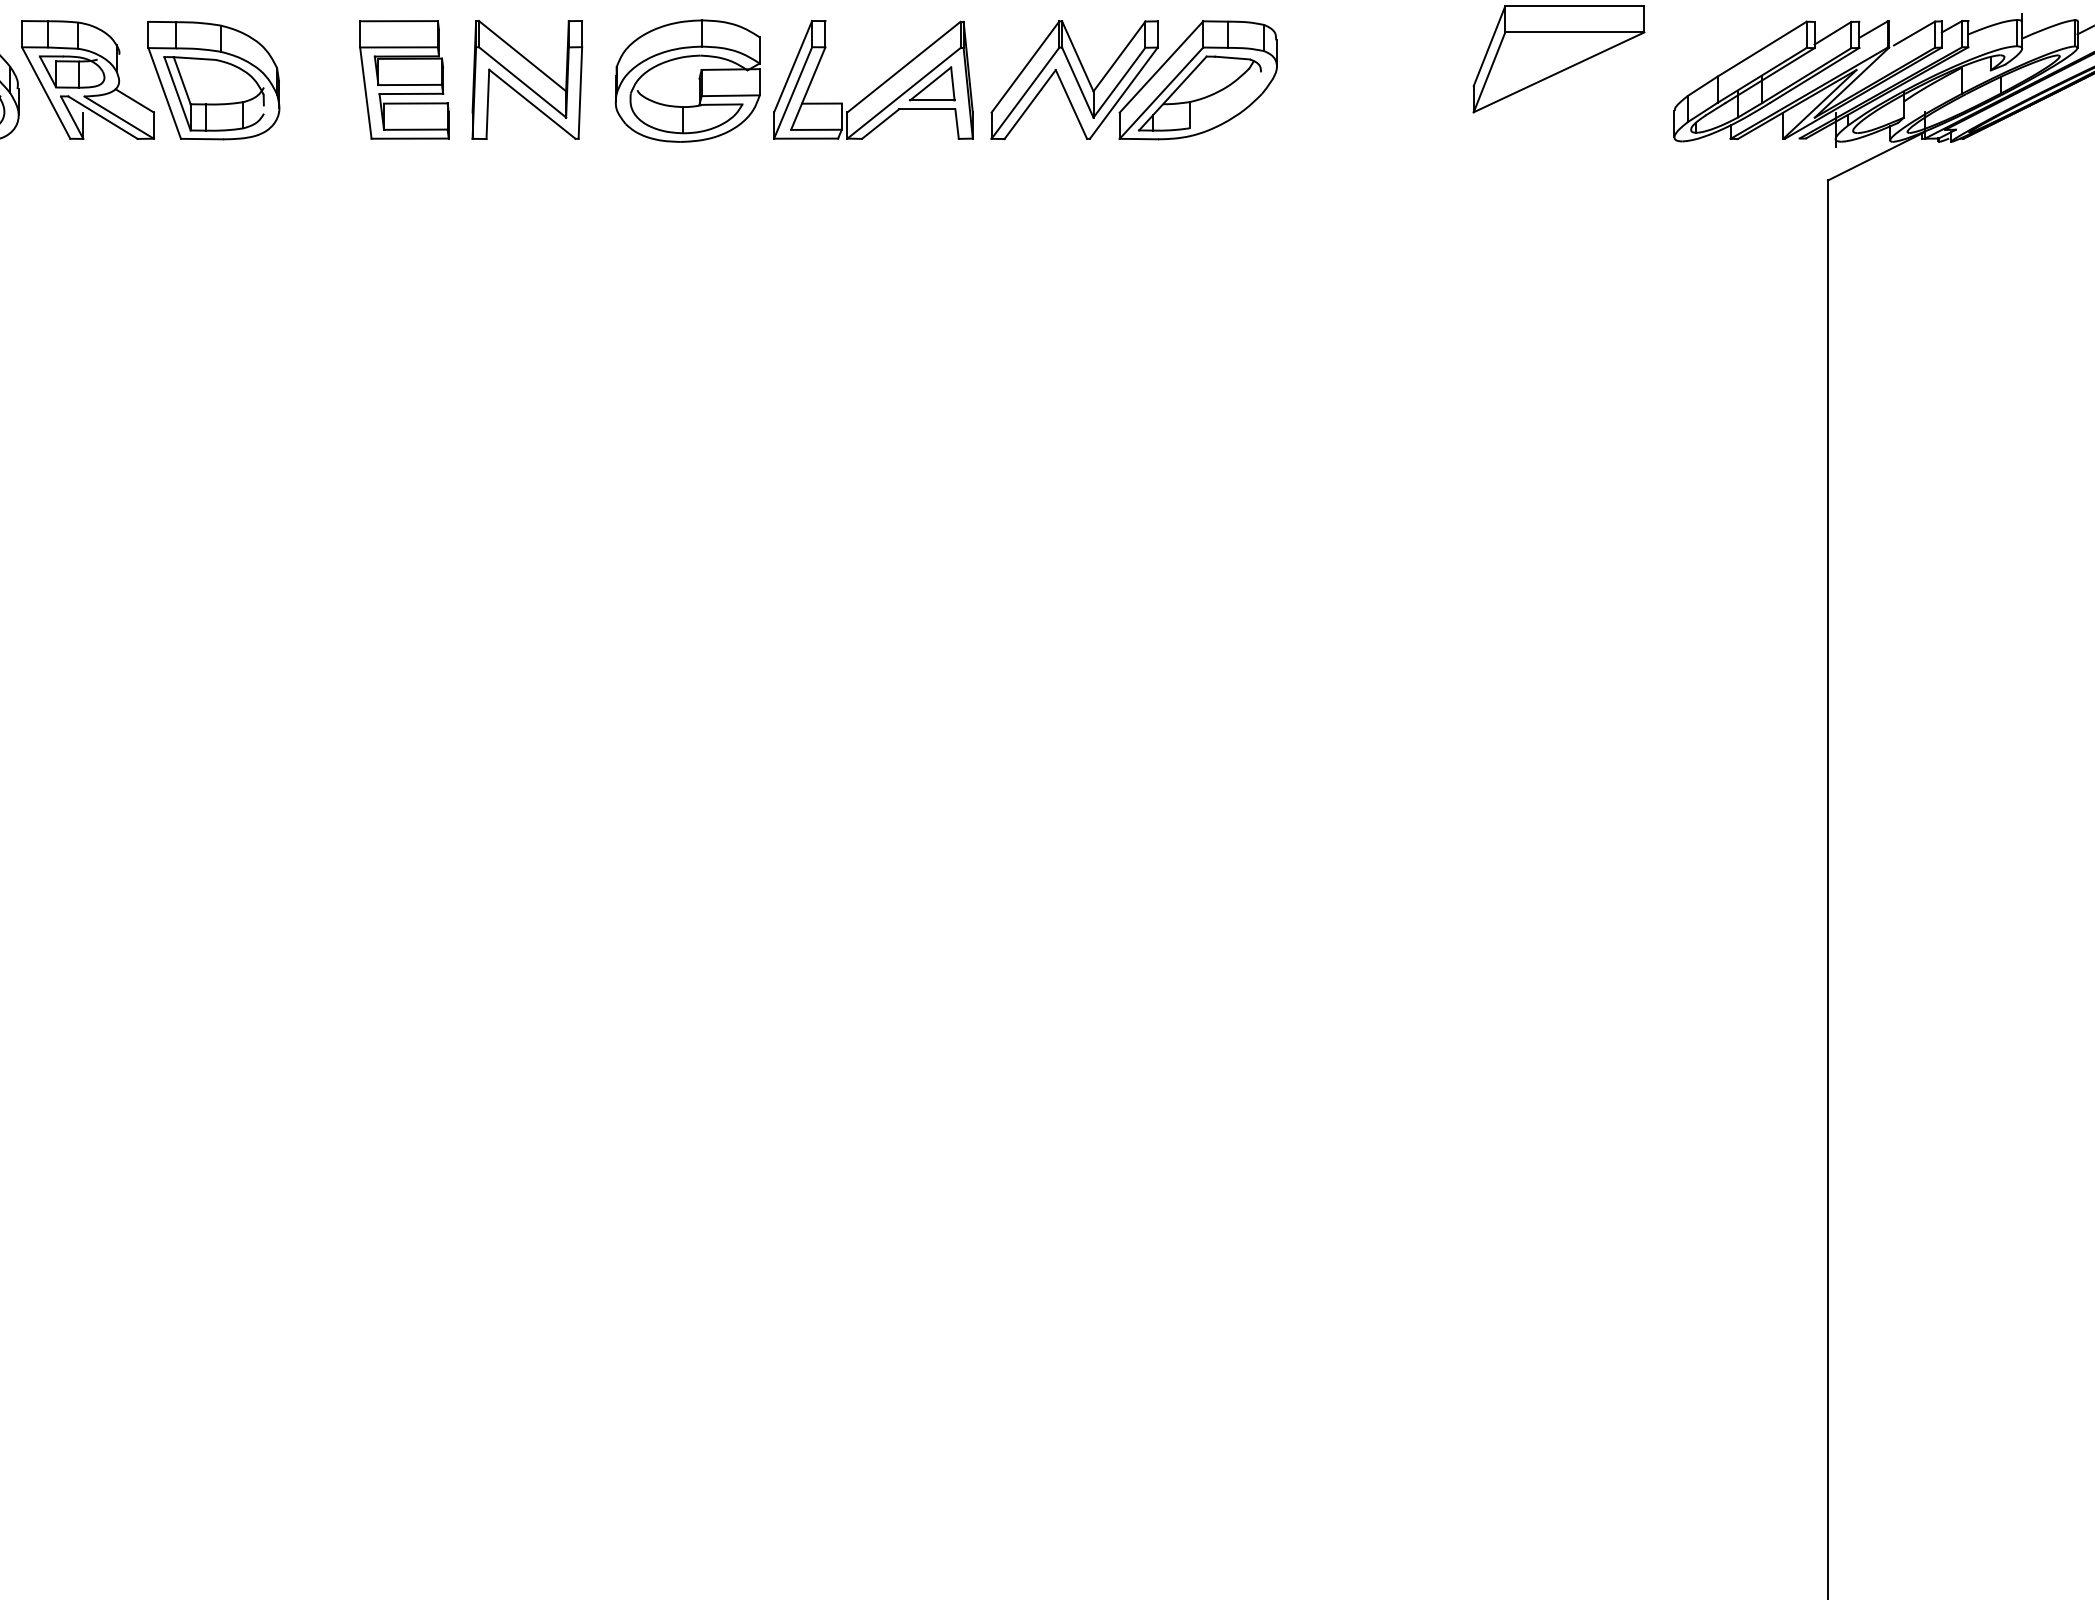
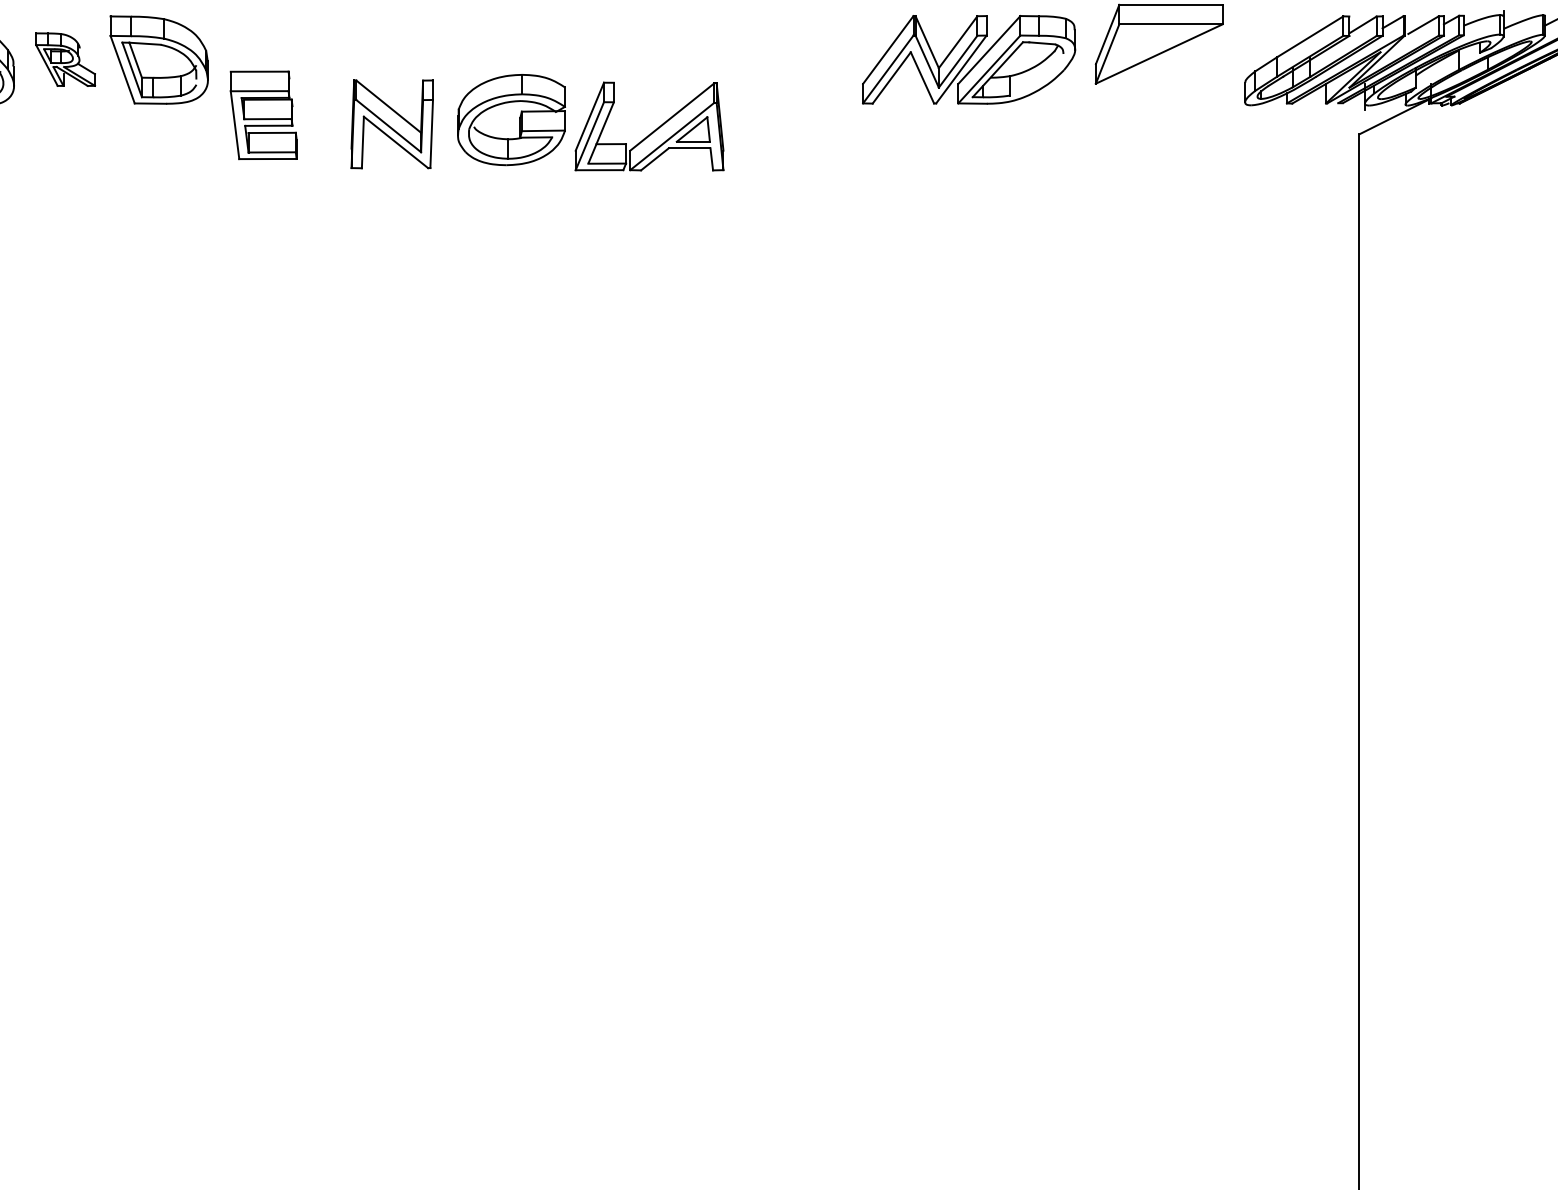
part: (87, 79) -> (65, 59), size x0.6
part: (404, 79) -> (263, 115), moved
part: (527, 79) -> (392, 123), moved
part: (687, 80) -> (511, 119), moved
part: (1133, 80) -> (968, 60), moved
part: (879, 85) -> (654, 130), moved

